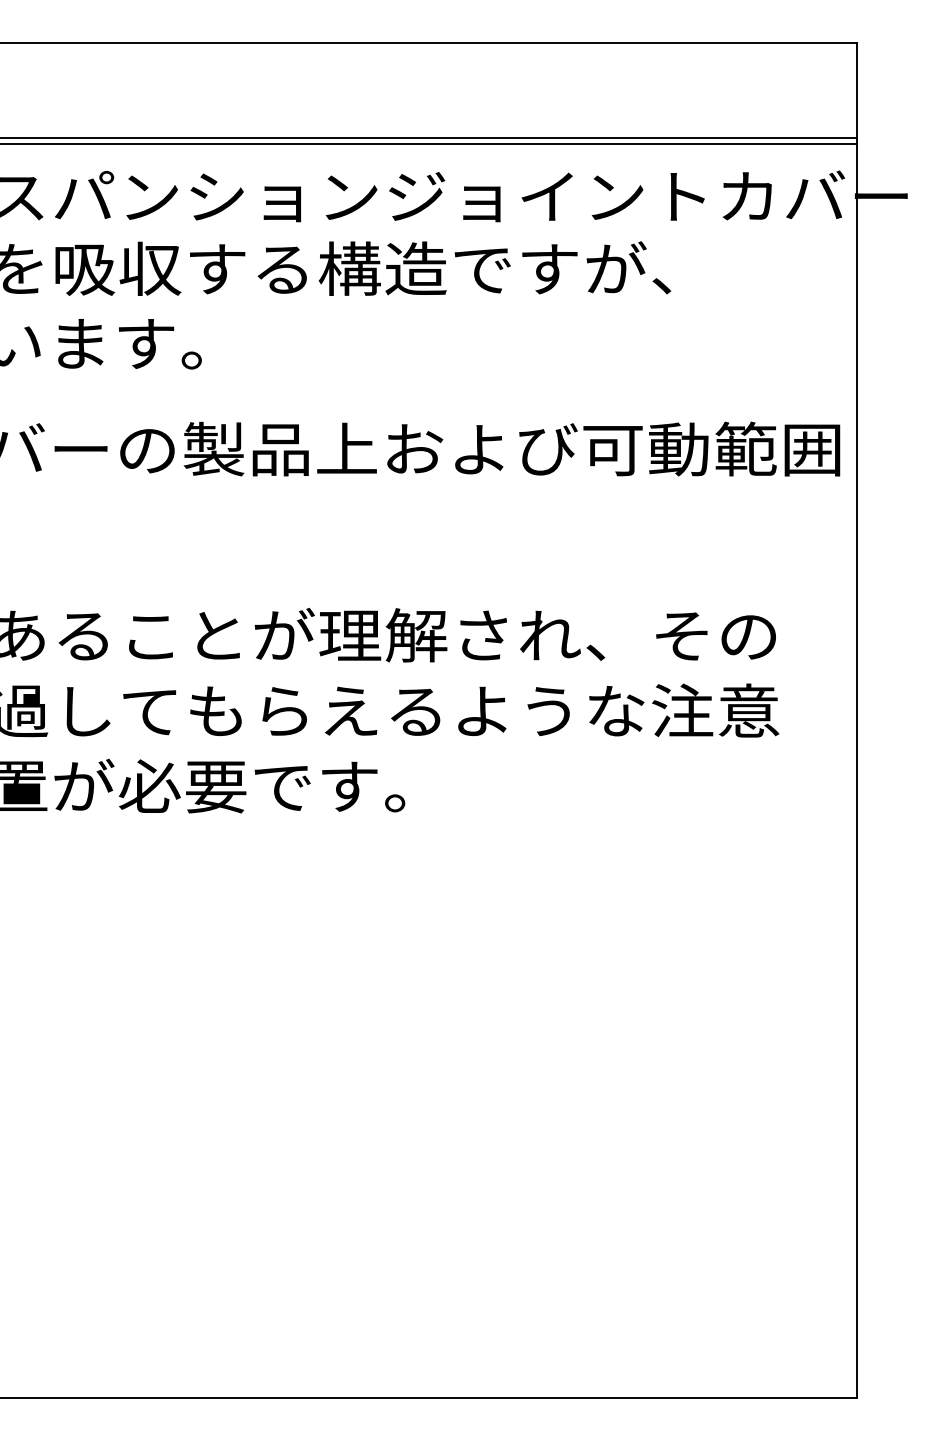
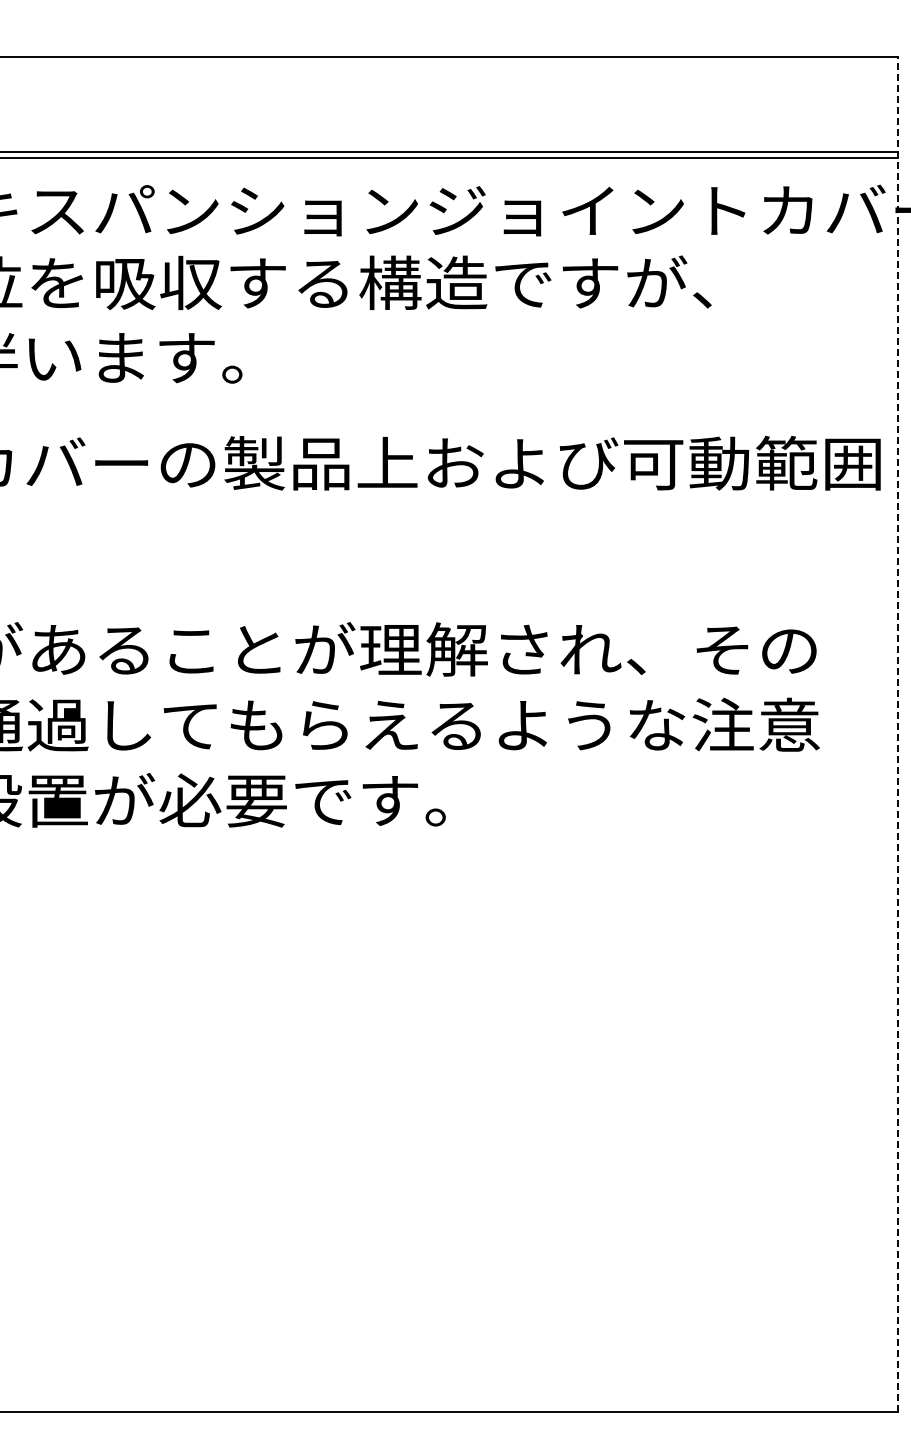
line: (857, 719) -> (898, 733), solid -> dashed

